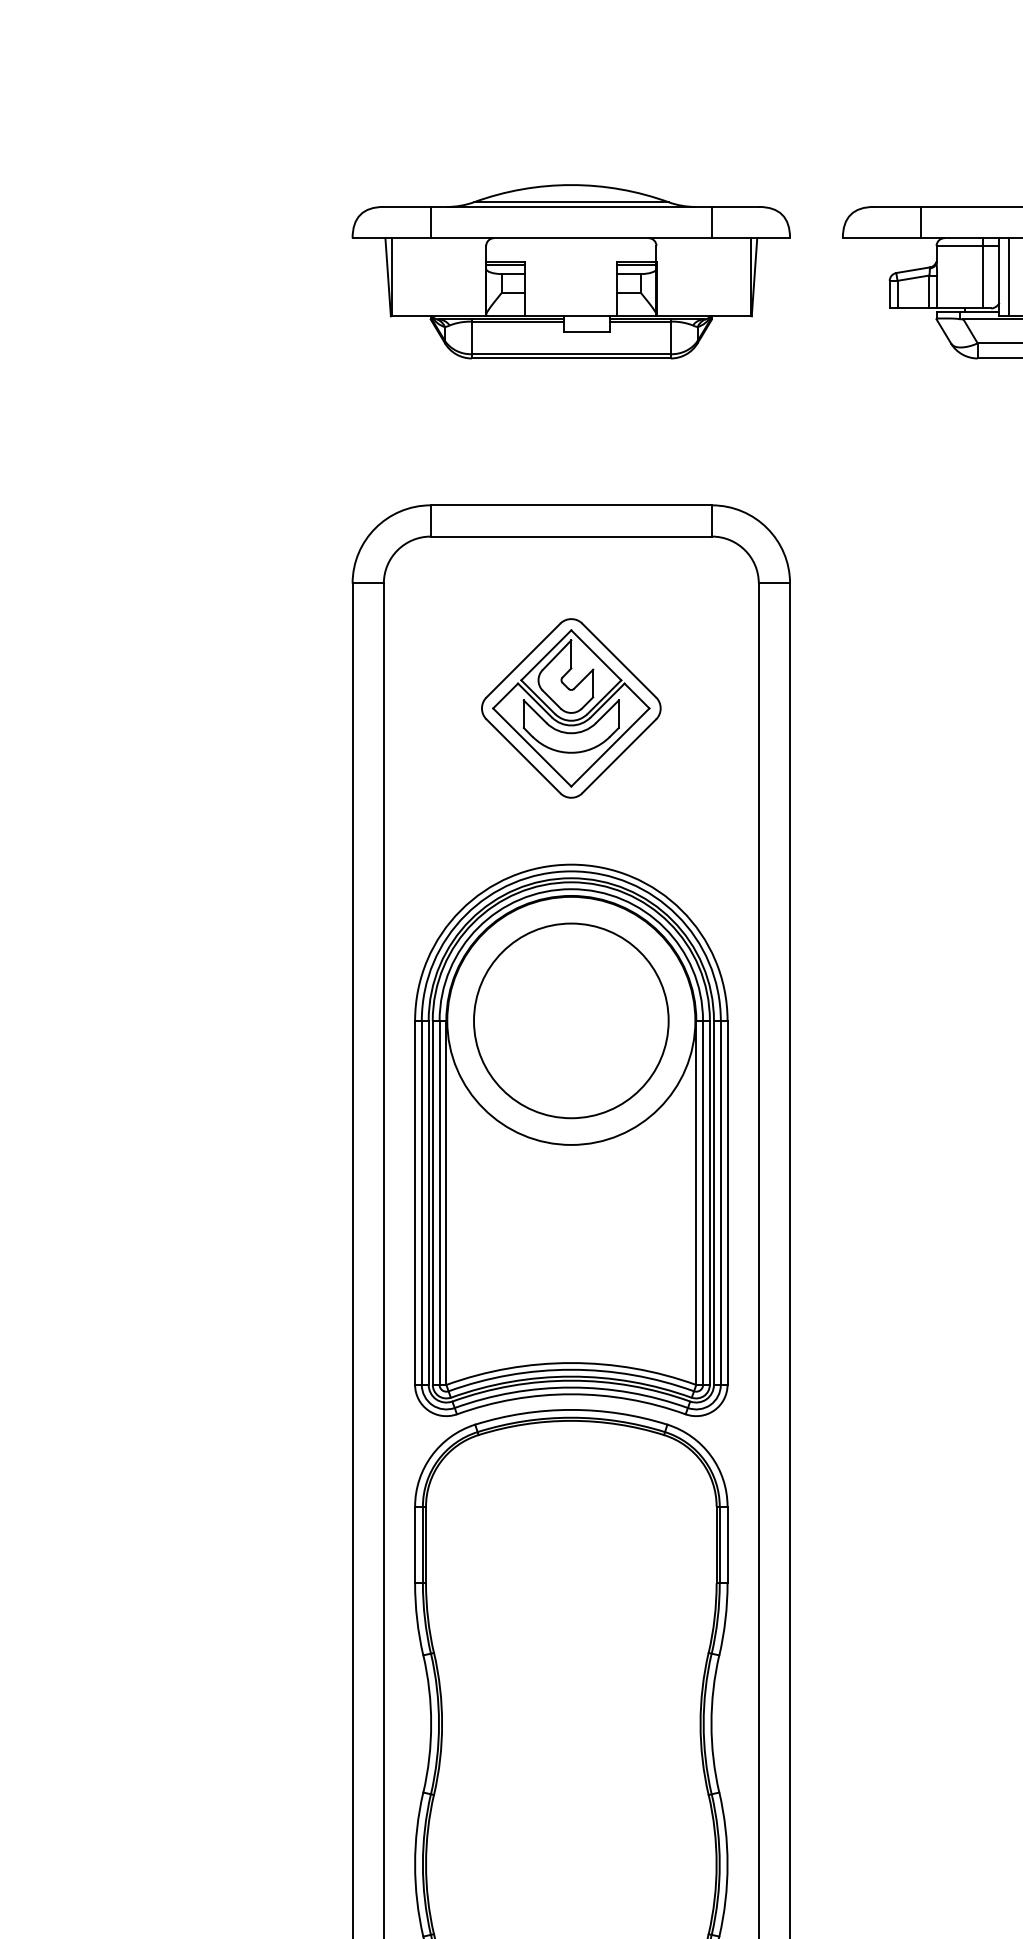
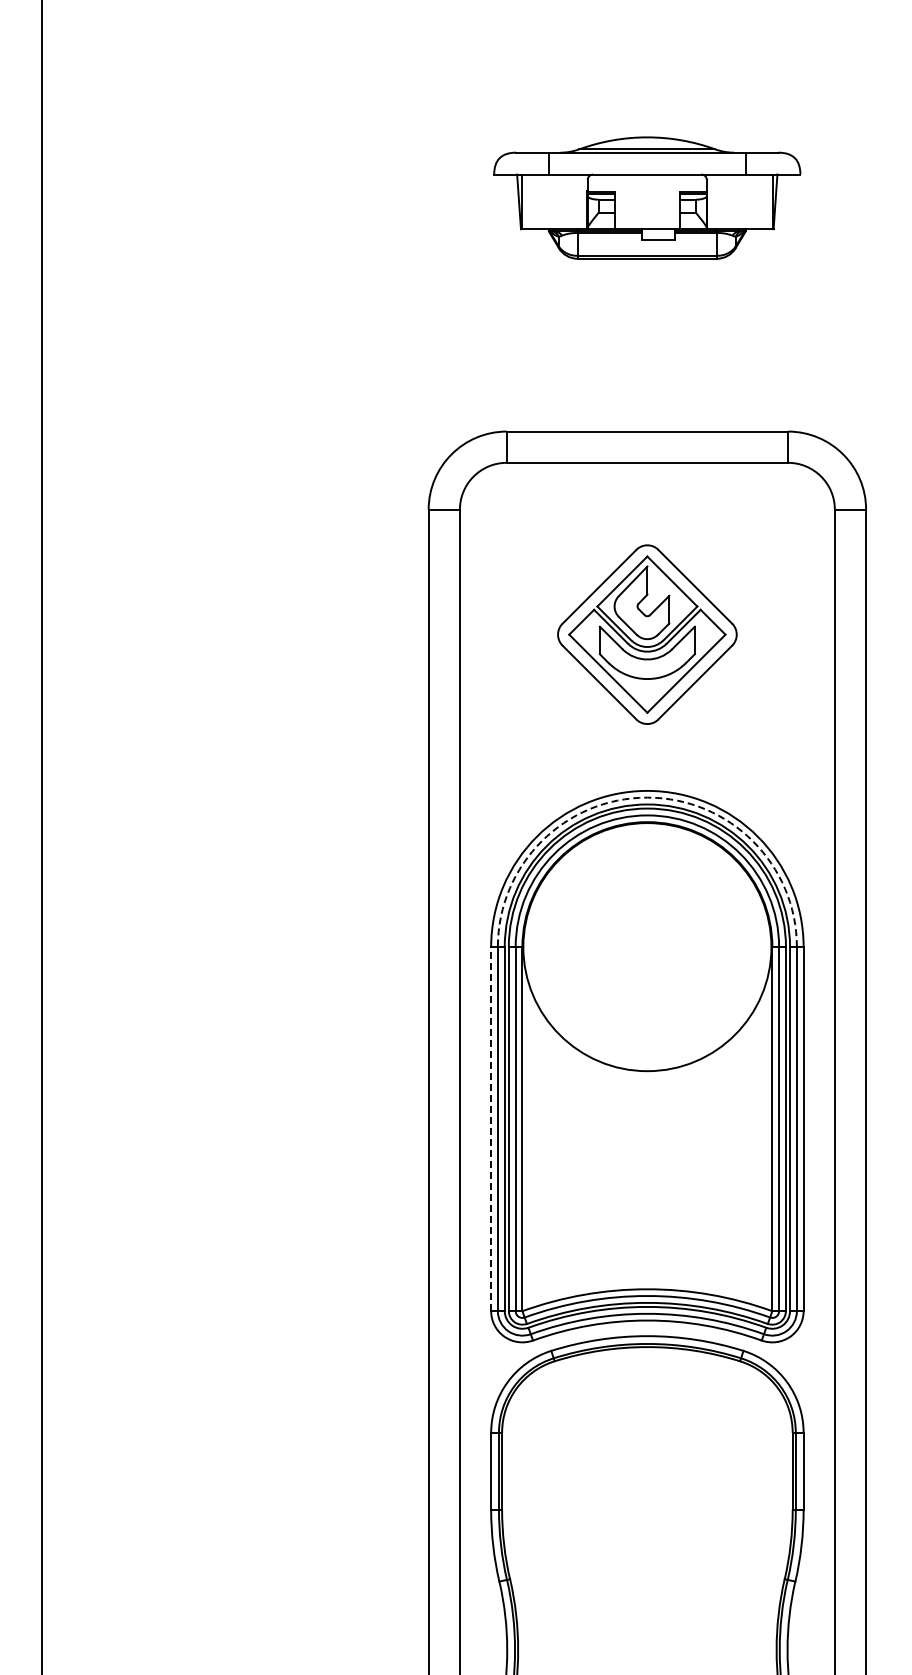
part: (570, 271) -> (646, 197), size x0.7
arc: (571, 871) -> (647, 797), solid -> dashed
circle: (571, 1020) -> (647, 946), removed
line: (415, 1202) -> (491, 1128), solid -> dashed

